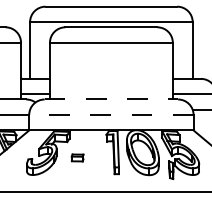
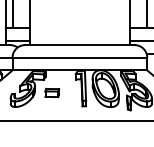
line: (111, 99) -> (79, 45), dashed -> solid
line: (110, 114) -> (79, 57), dashed -> solid
part: (77, 157) -> (52, 92), size x1.43

